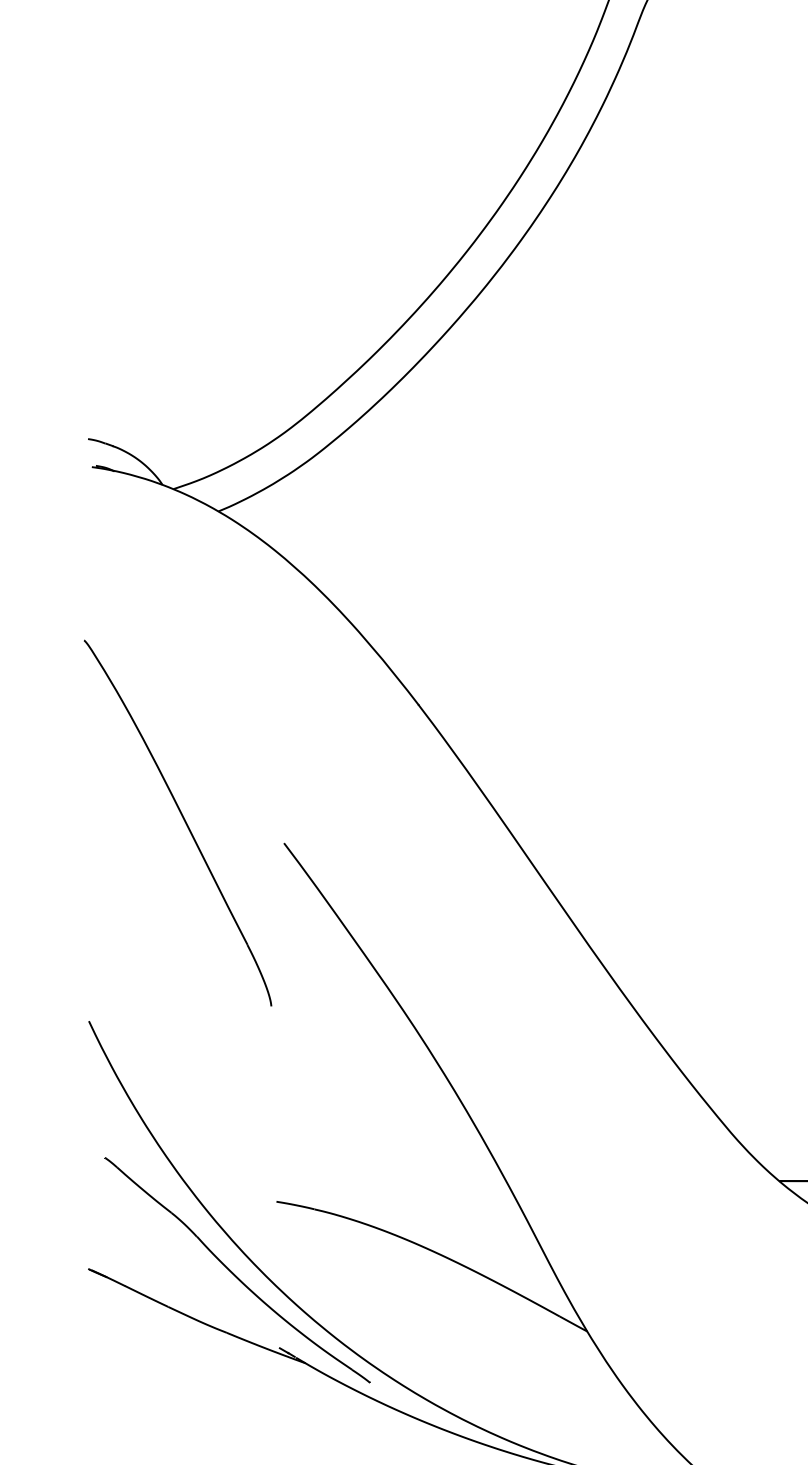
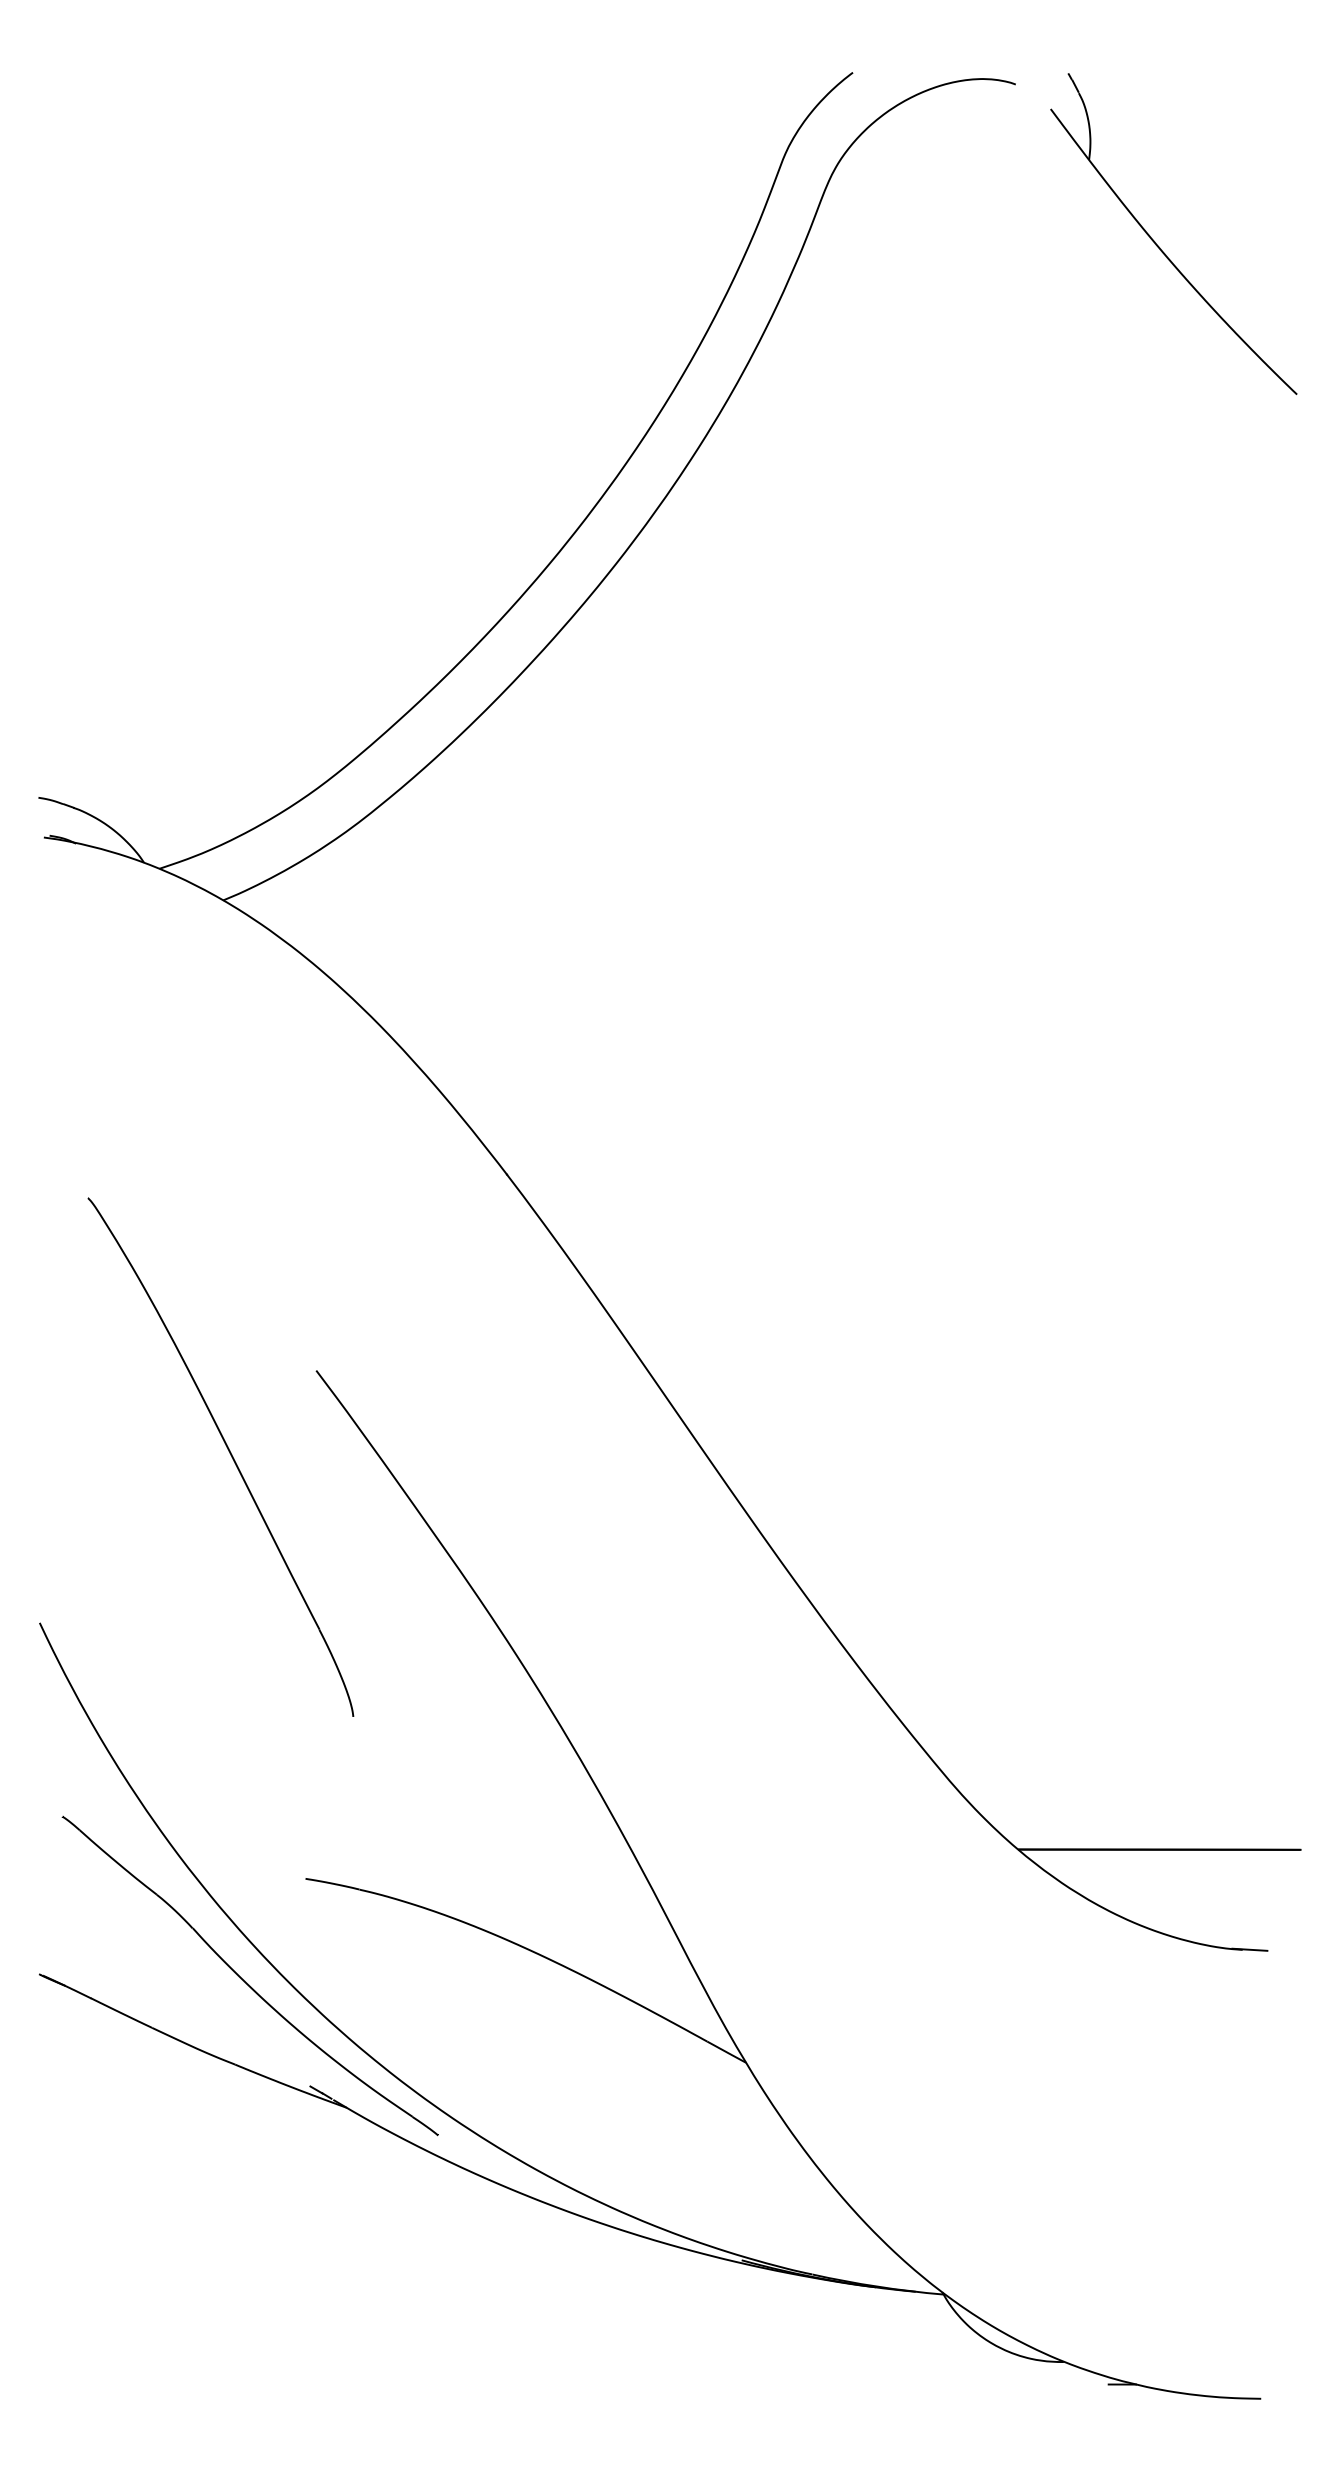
part: (183, 819) -> (228, 1451), moved

